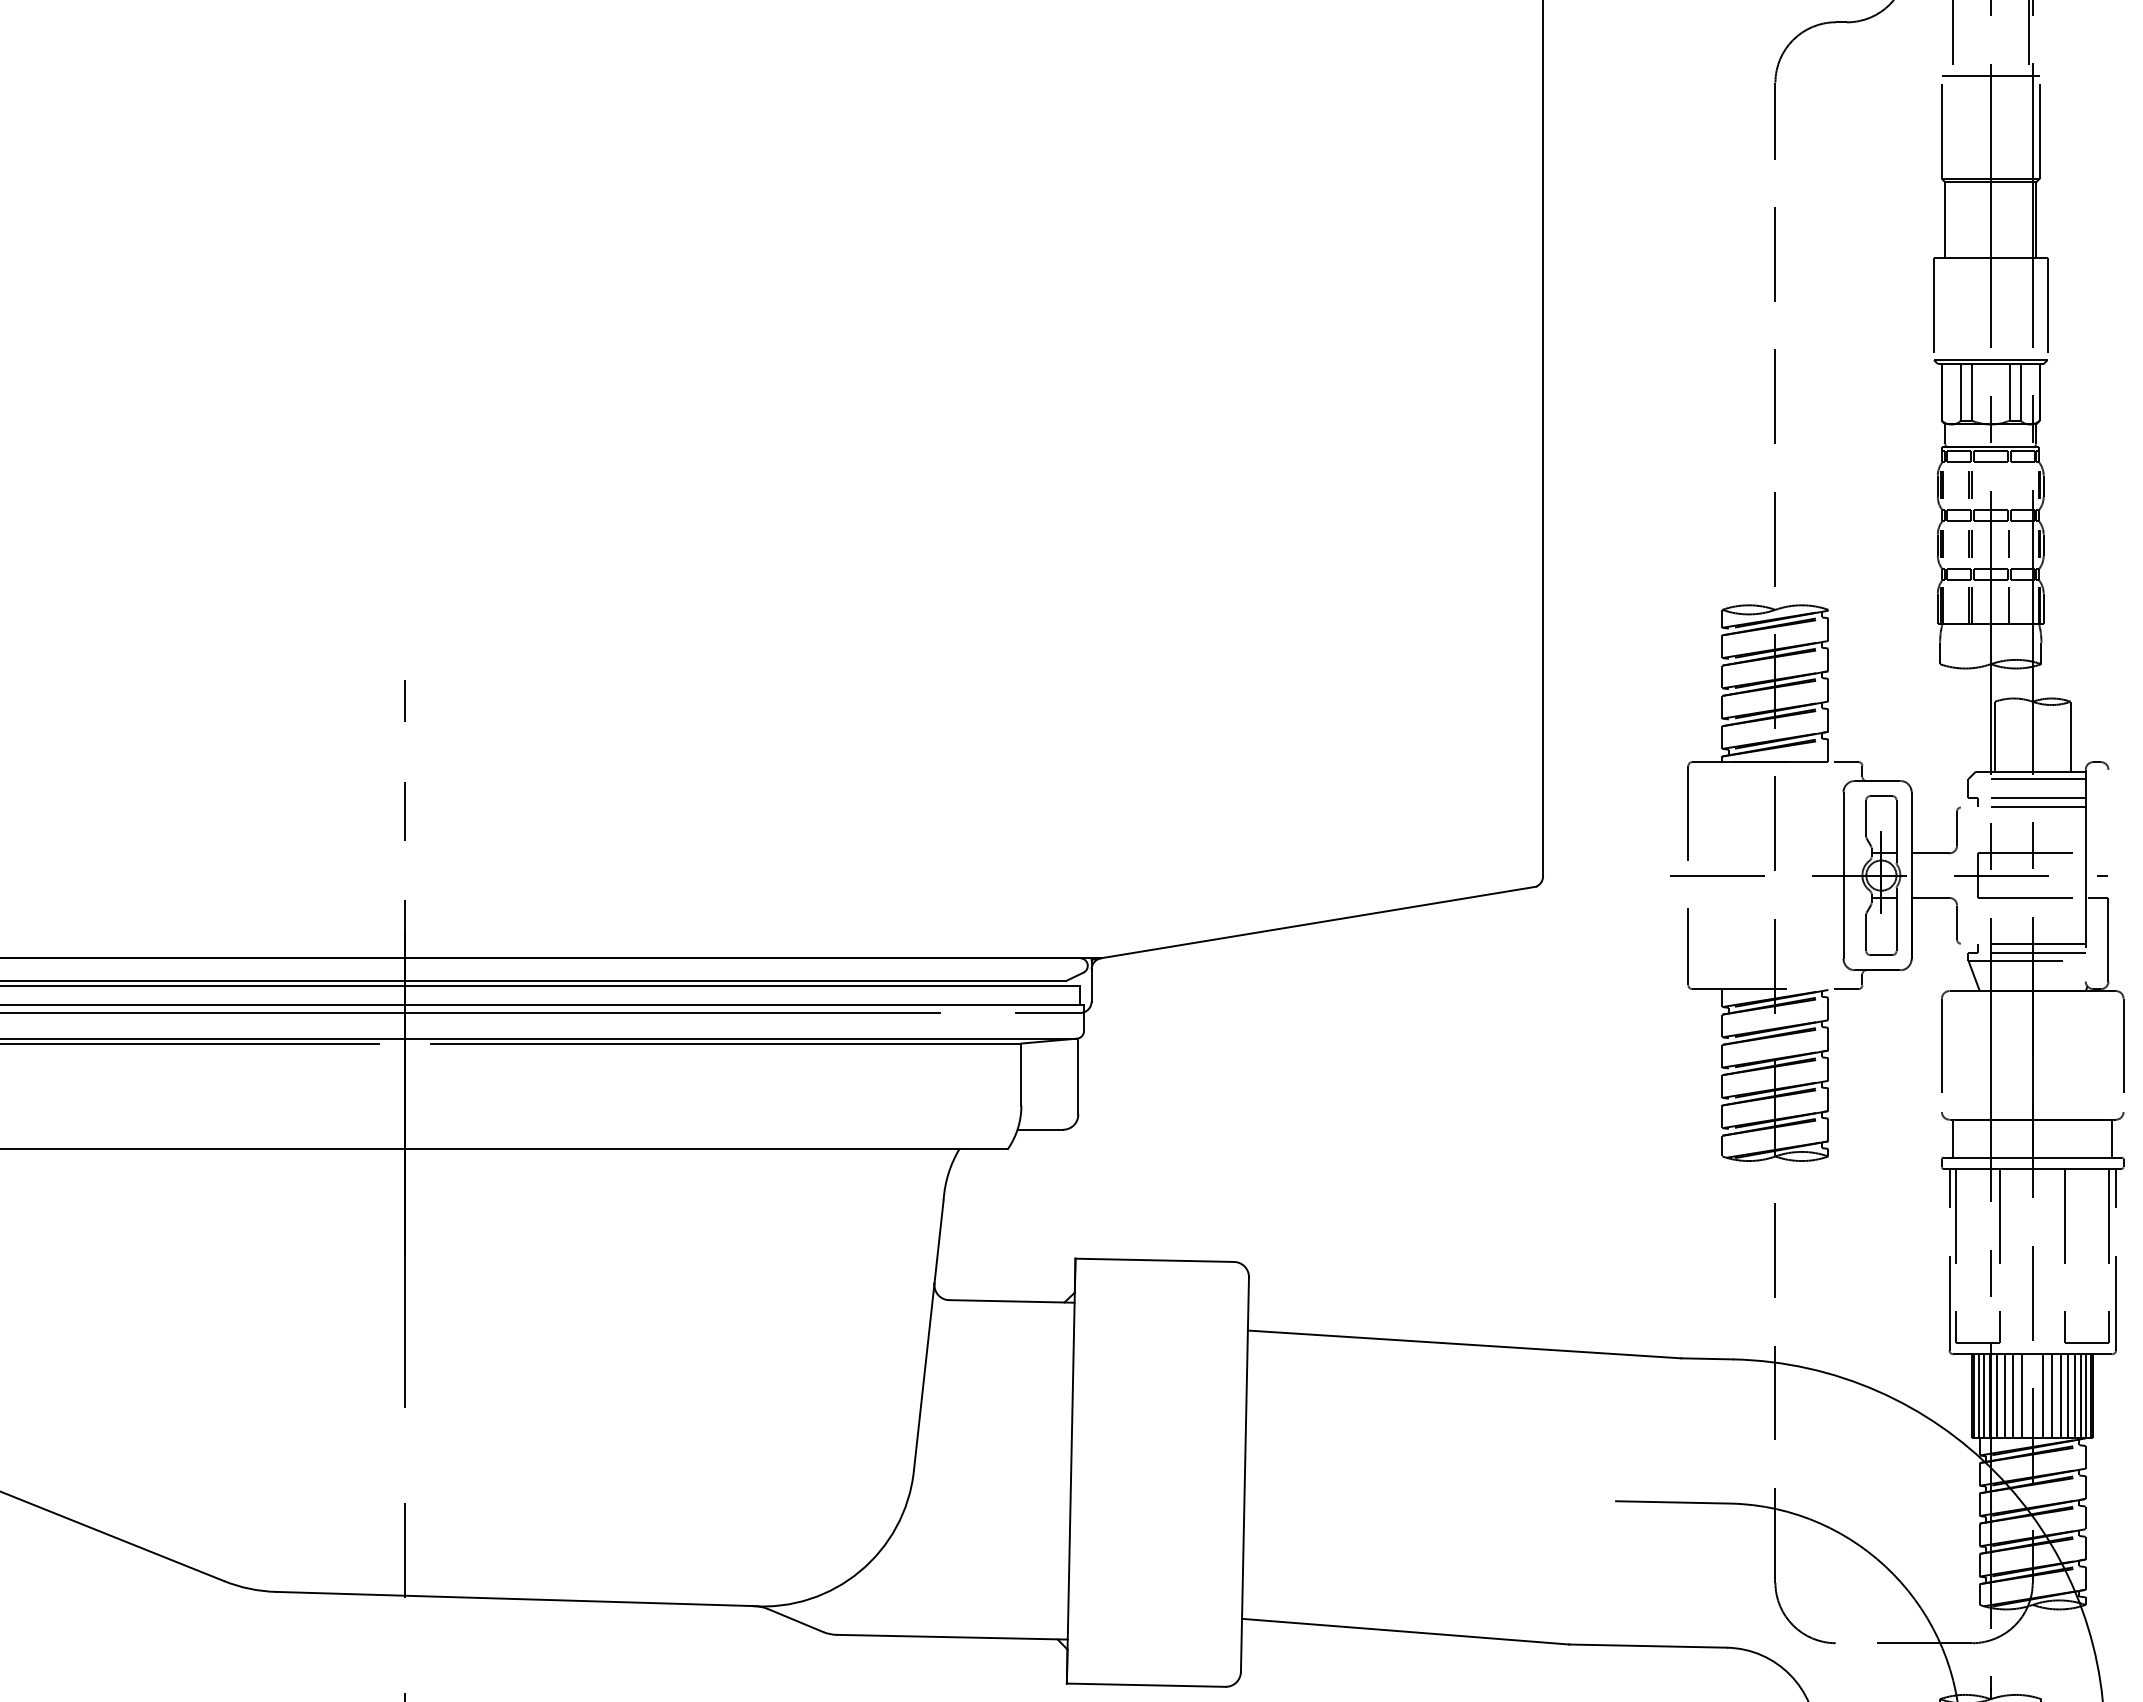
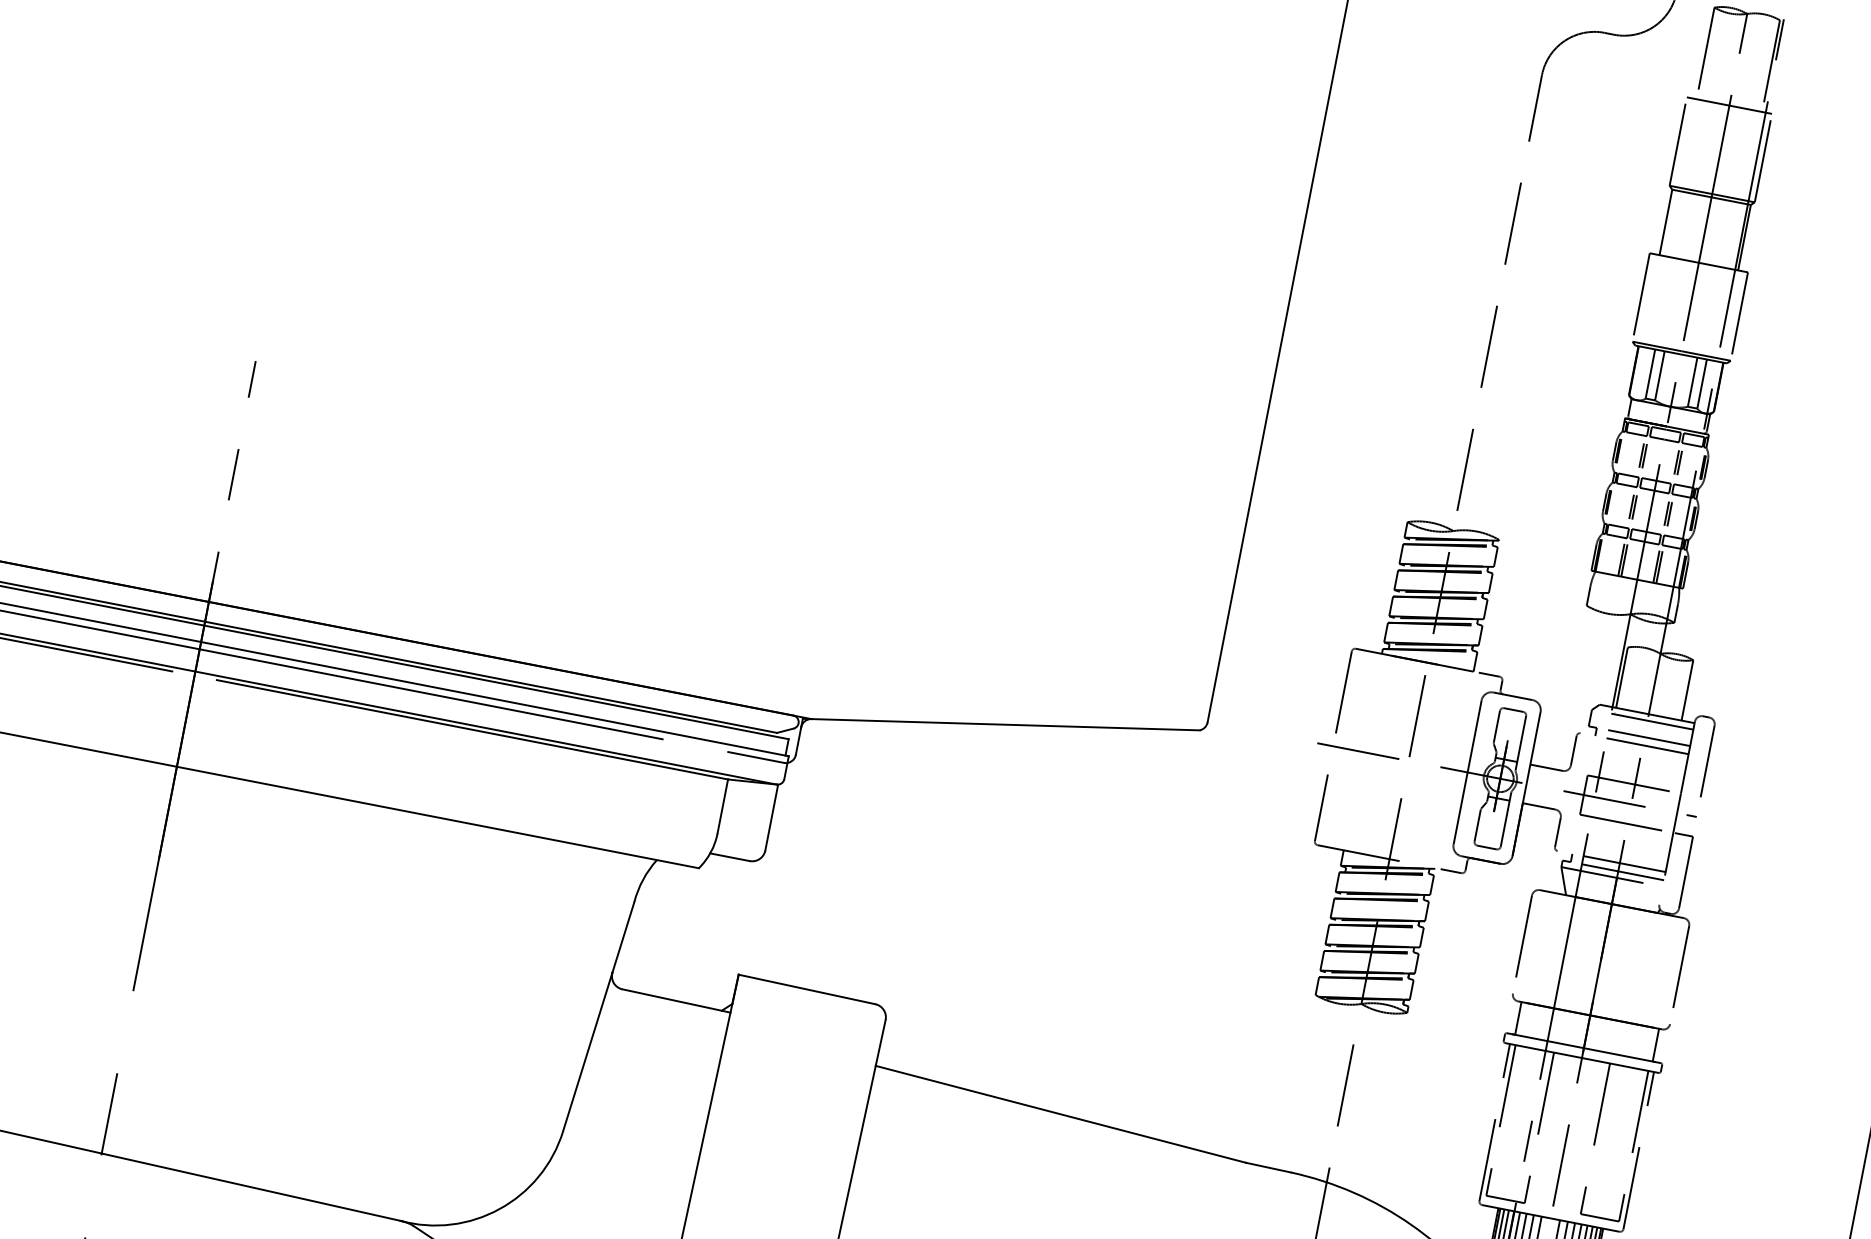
part: (2010, 484) -> (1677, 462), added
line: (2012, 544) -> (1669, 514), added
line: (2012, 605) -> (1659, 567), added
line: (2108, 810) -> (1707, 760), added

